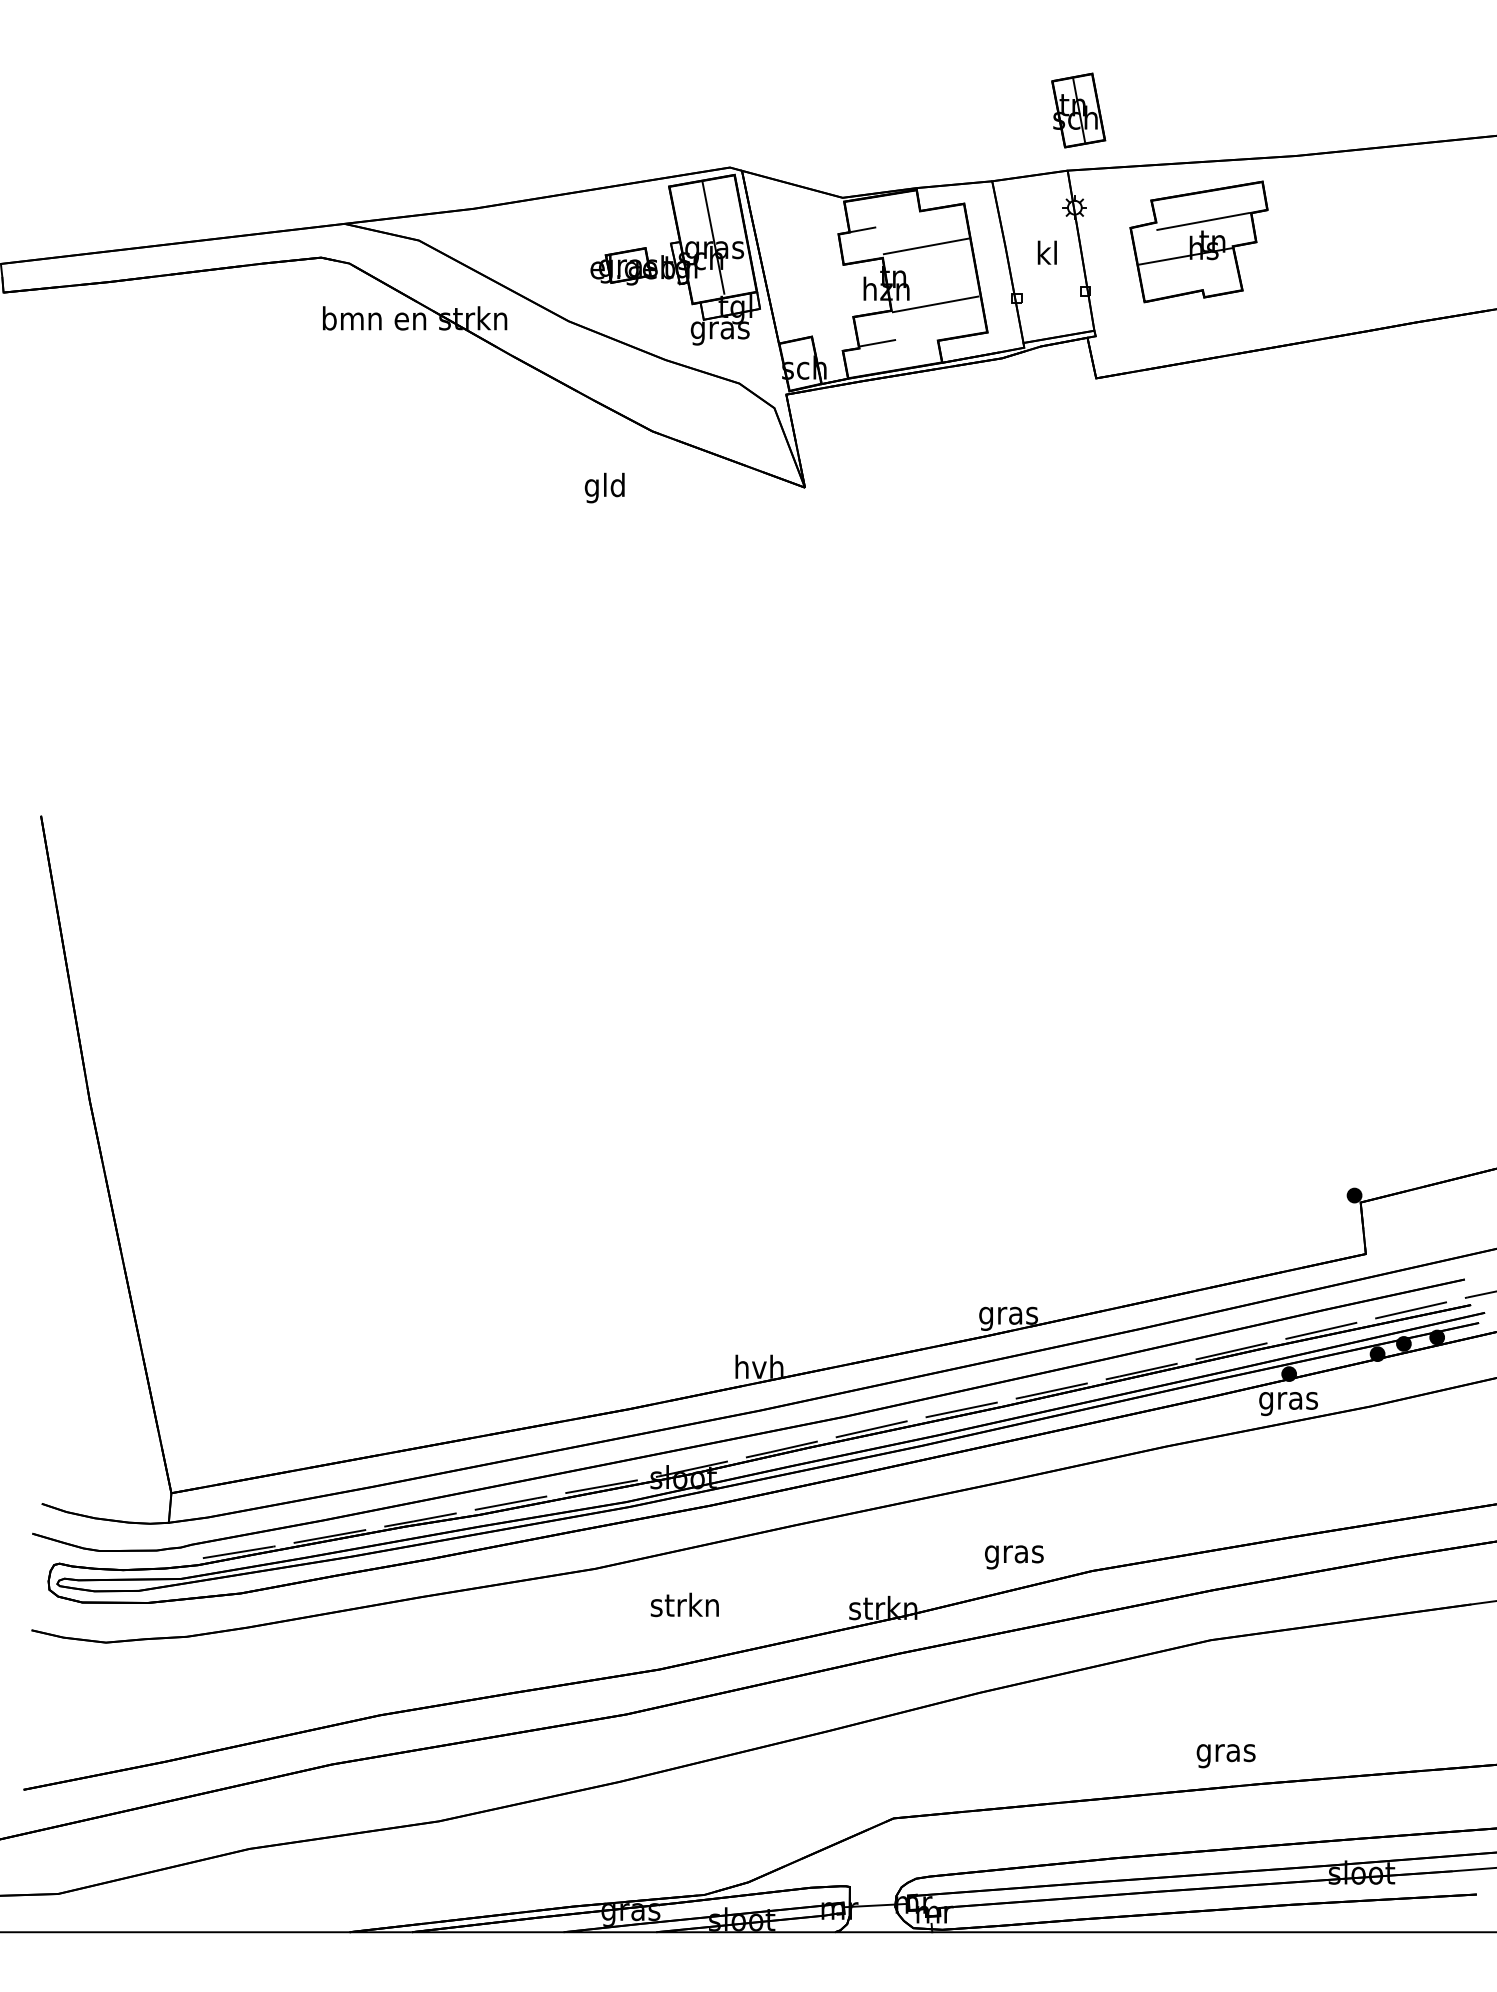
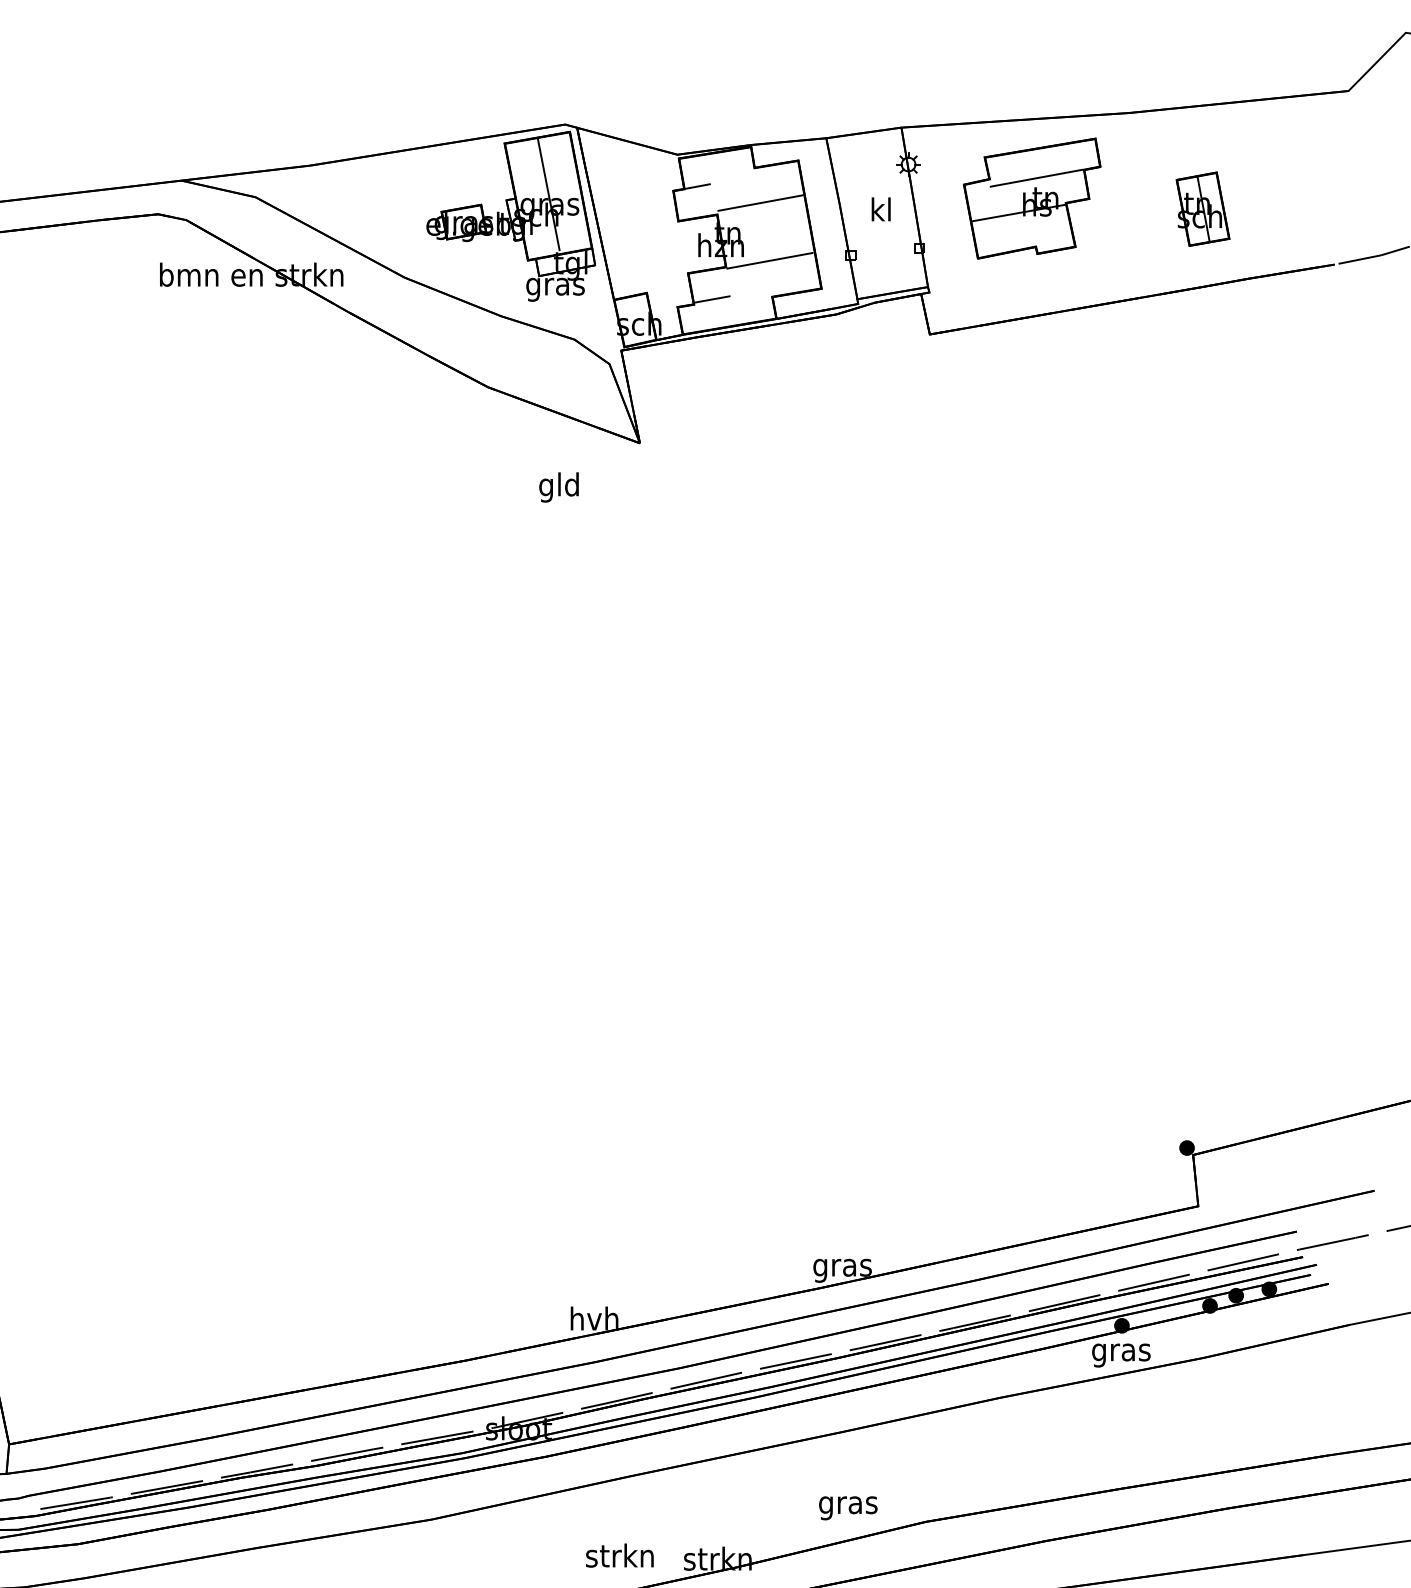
part: (1078, 110) -> (1202, 209), moved
text: (604, 487) -> (558, 486), moved
text: (684, 1604) -> (619, 1555), moved

